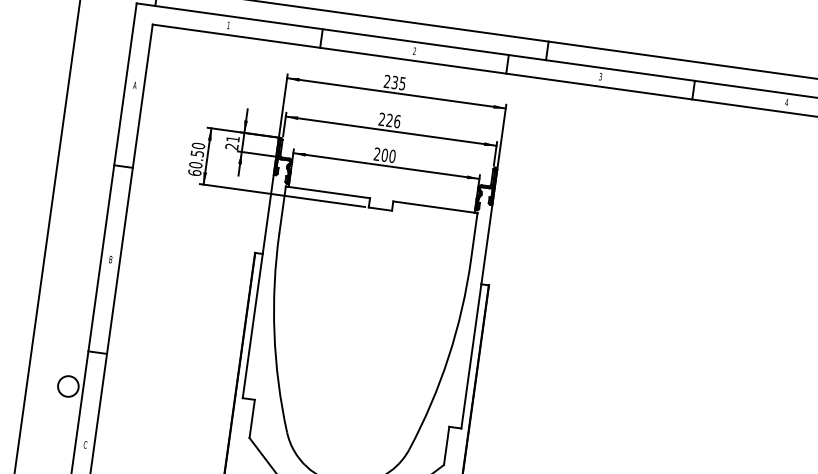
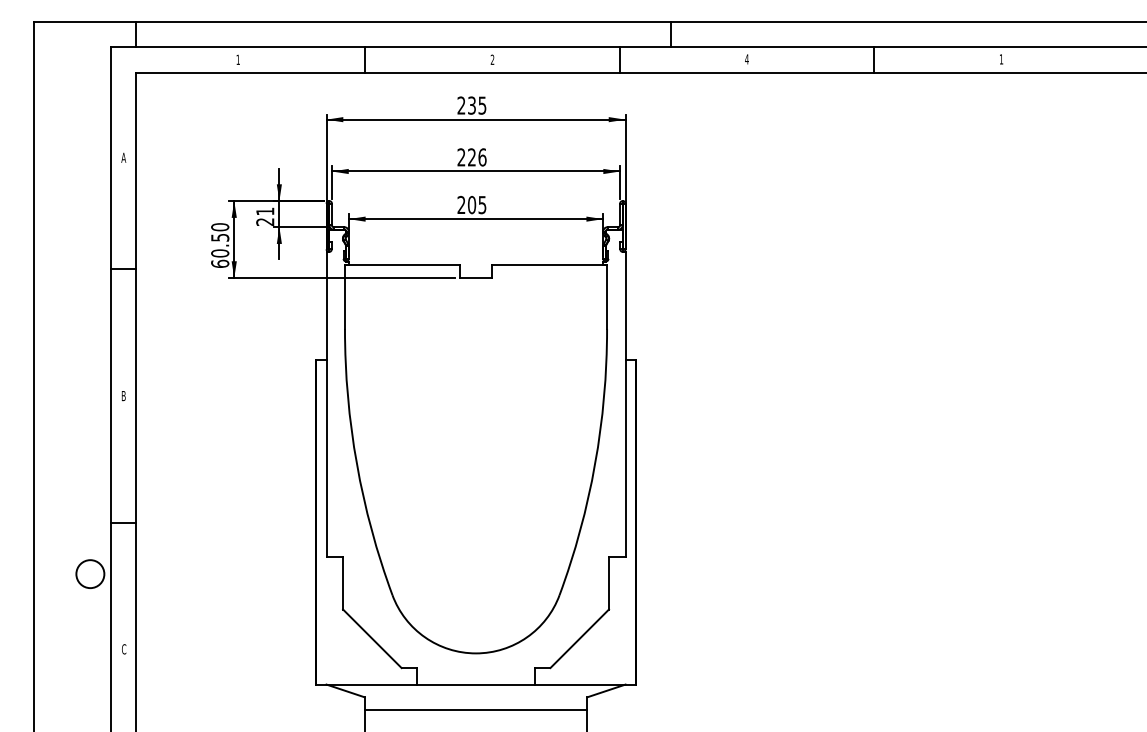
text: (600, 76) -> (746, 59), 3 -> 4
text: (786, 102) -> (1001, 59), 4 -> 1
text: (392, 156) -> (482, 204), 200 -> 205

